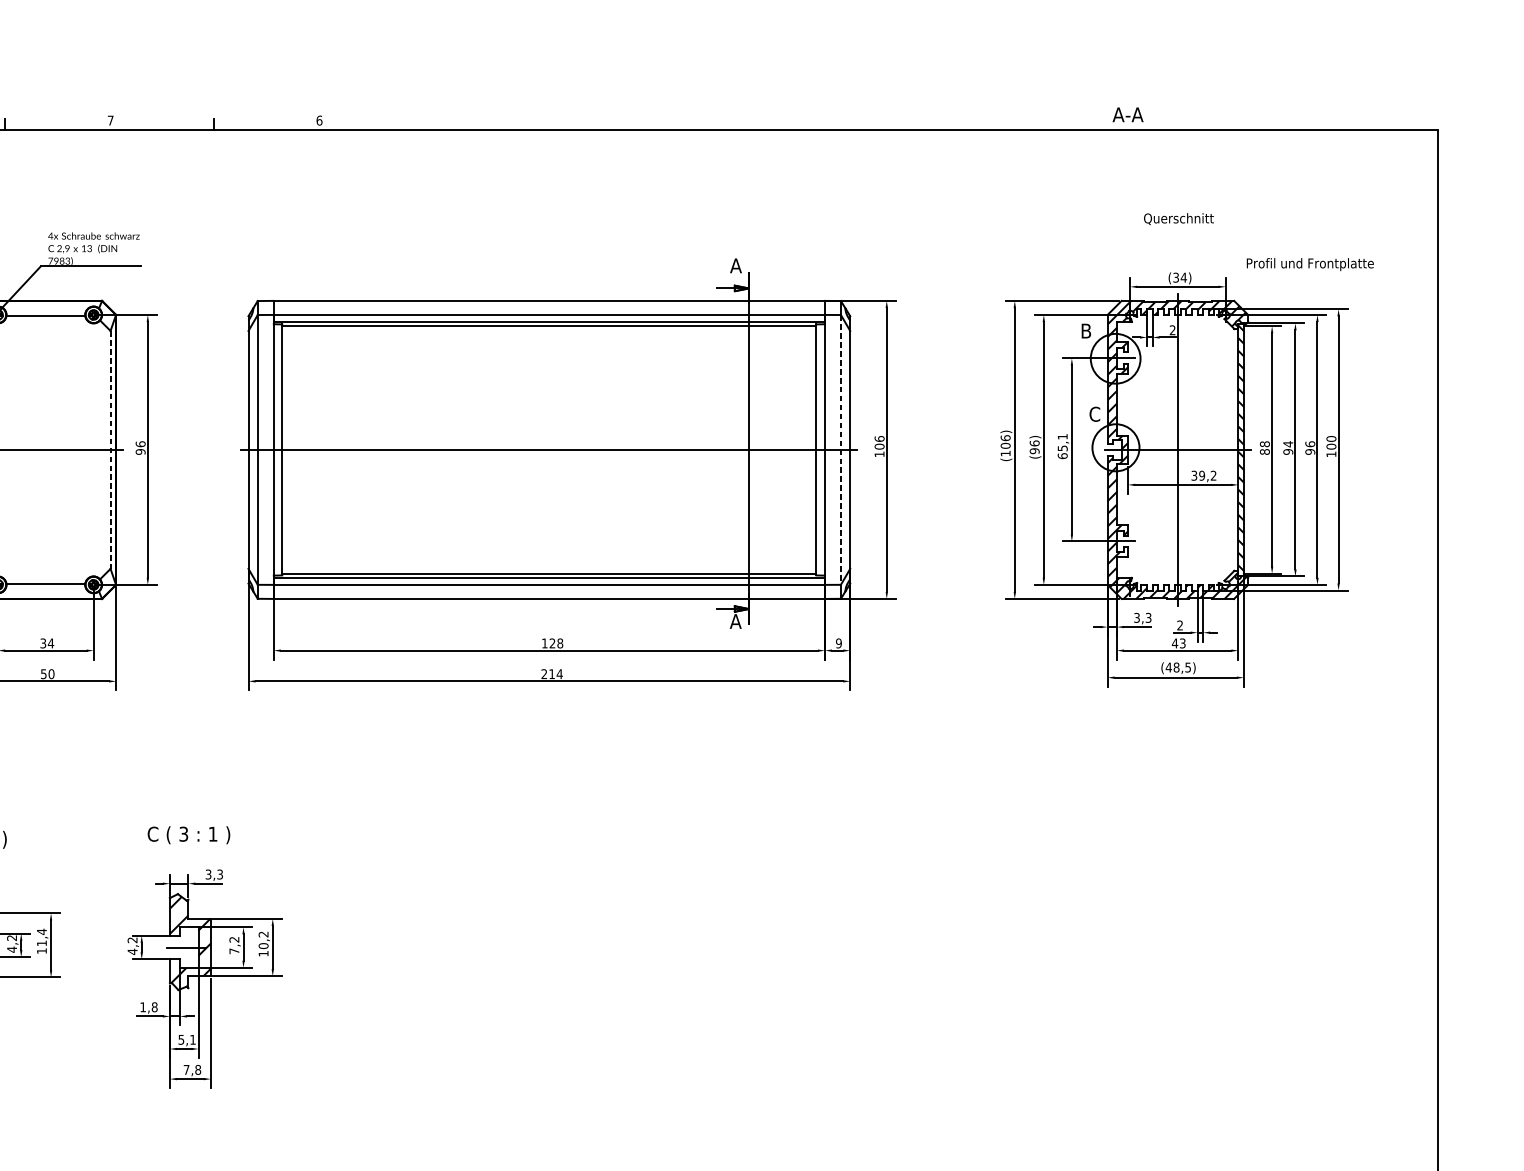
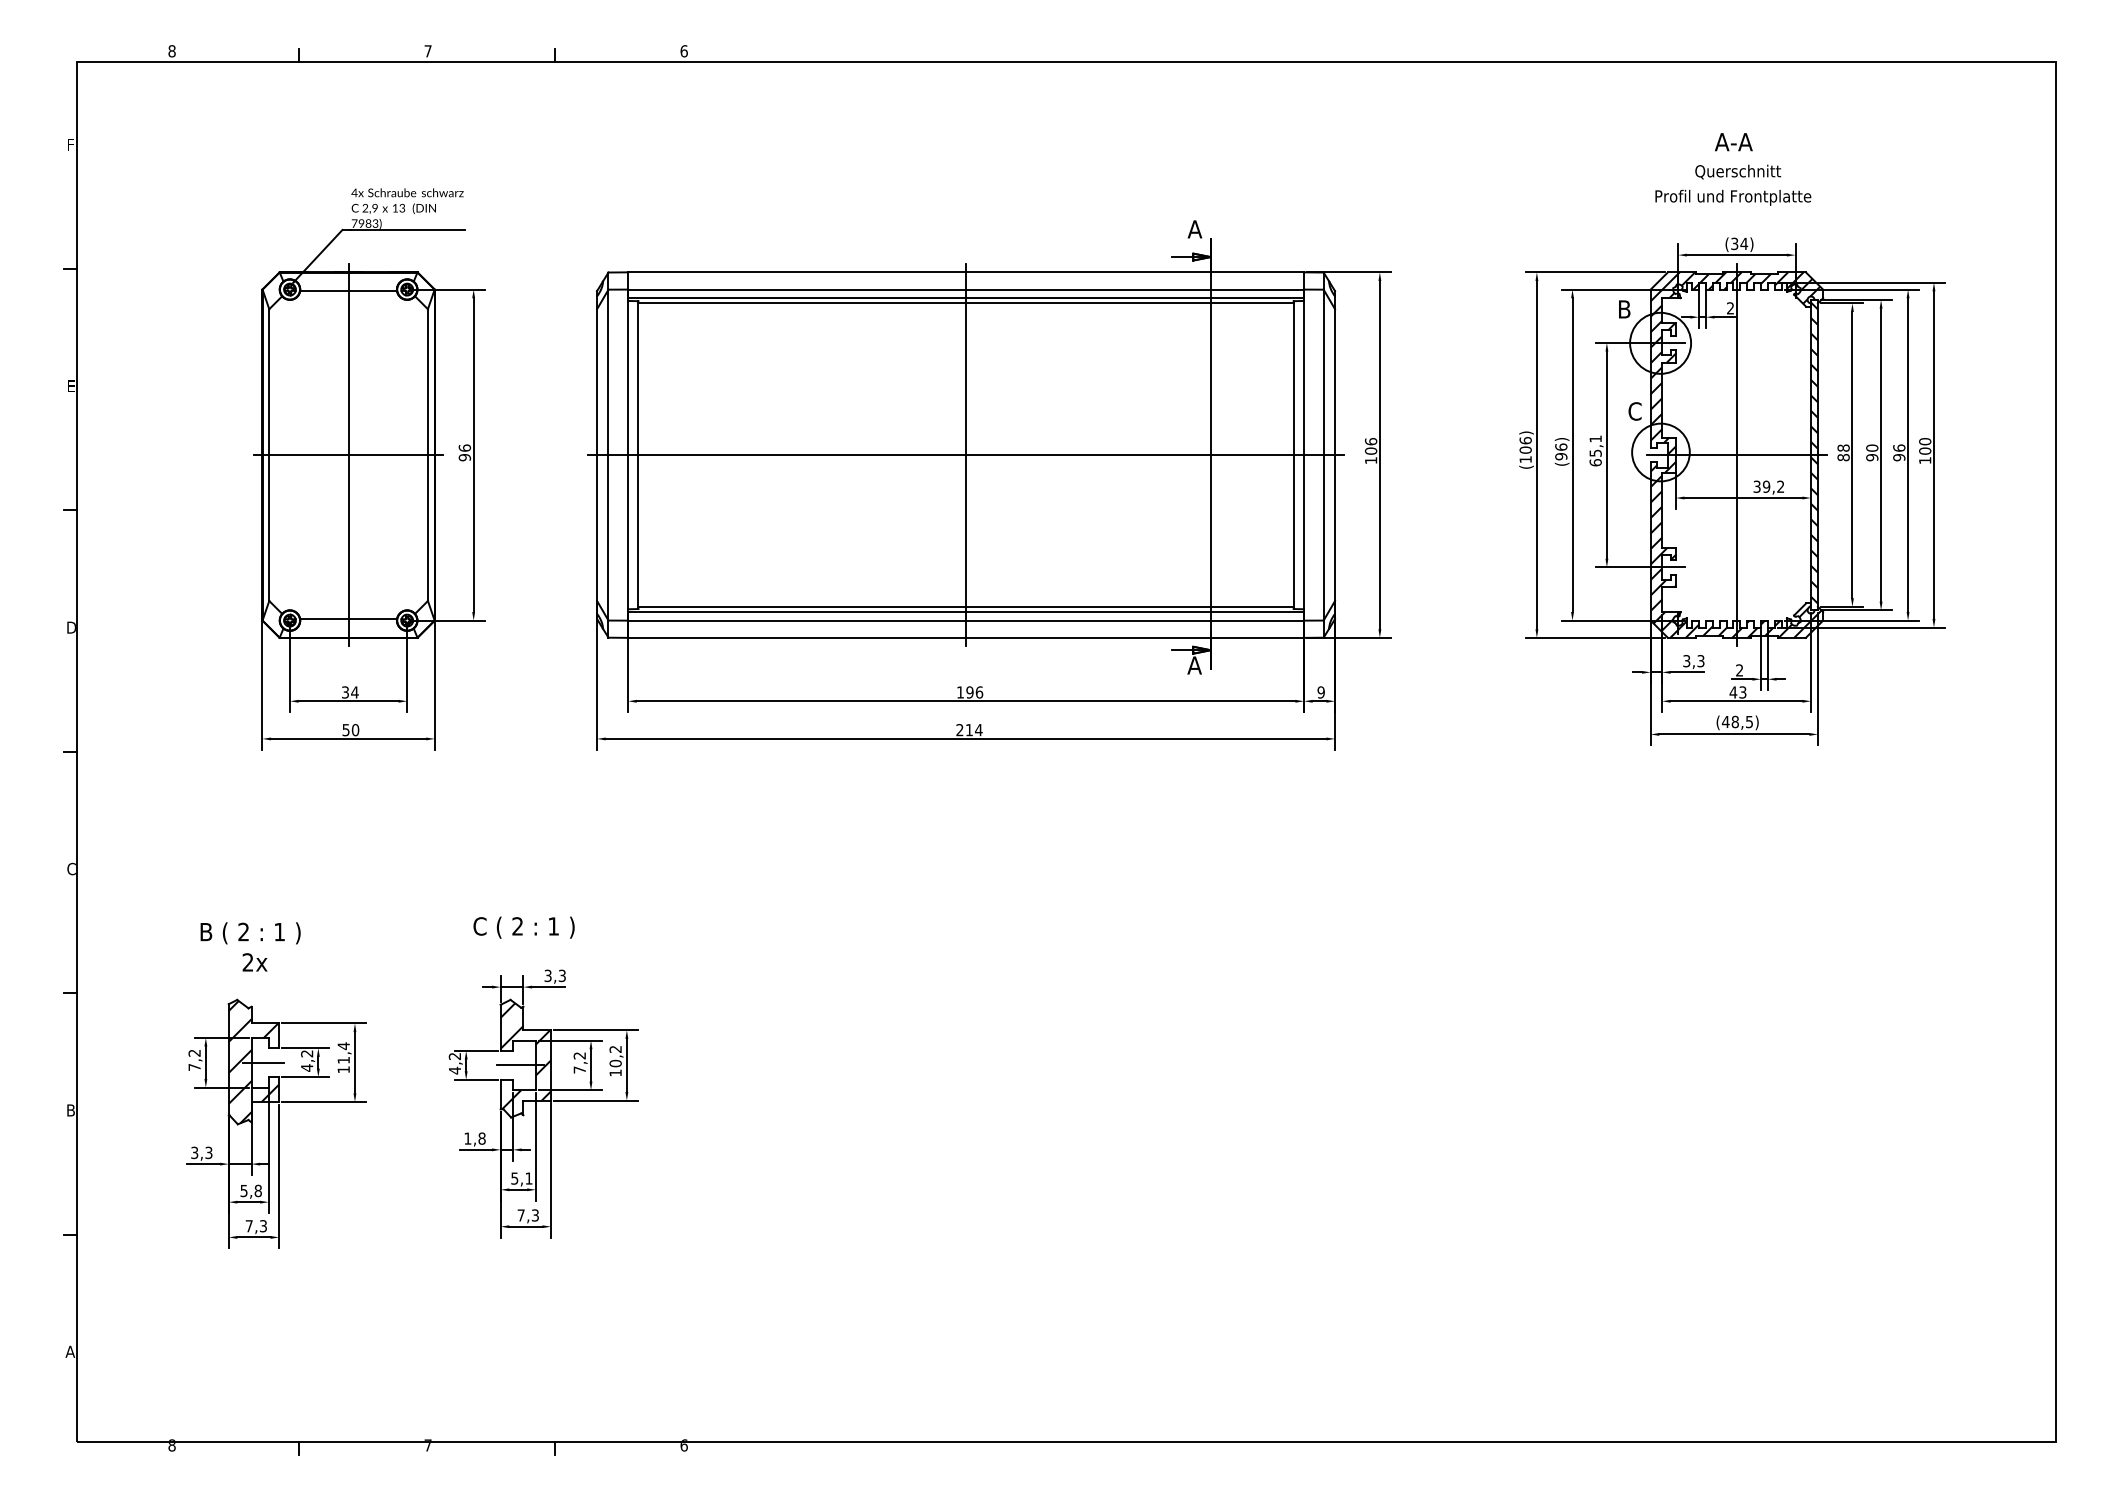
text: (1127, 115) -> (1733, 142), moved
text: (1310, 264) -> (1733, 197), moved
text: (1288, 444) -> (1872, 448), 94 -> 90
line: (45, 449) -> (348, 454), added
line: (549, 449) -> (966, 454), added
line: (110, 450) -> (427, 455), dashed -> solid
line: (840, 450) -> (1323, 455), dashed -> solid
text: (556, 643) -> (974, 692), 128 -> 196
text: (183, 834) -> (517, 926), 3 -> 2
text: (198, 1069) -> (535, 1215), 7,8 -> 7,3

